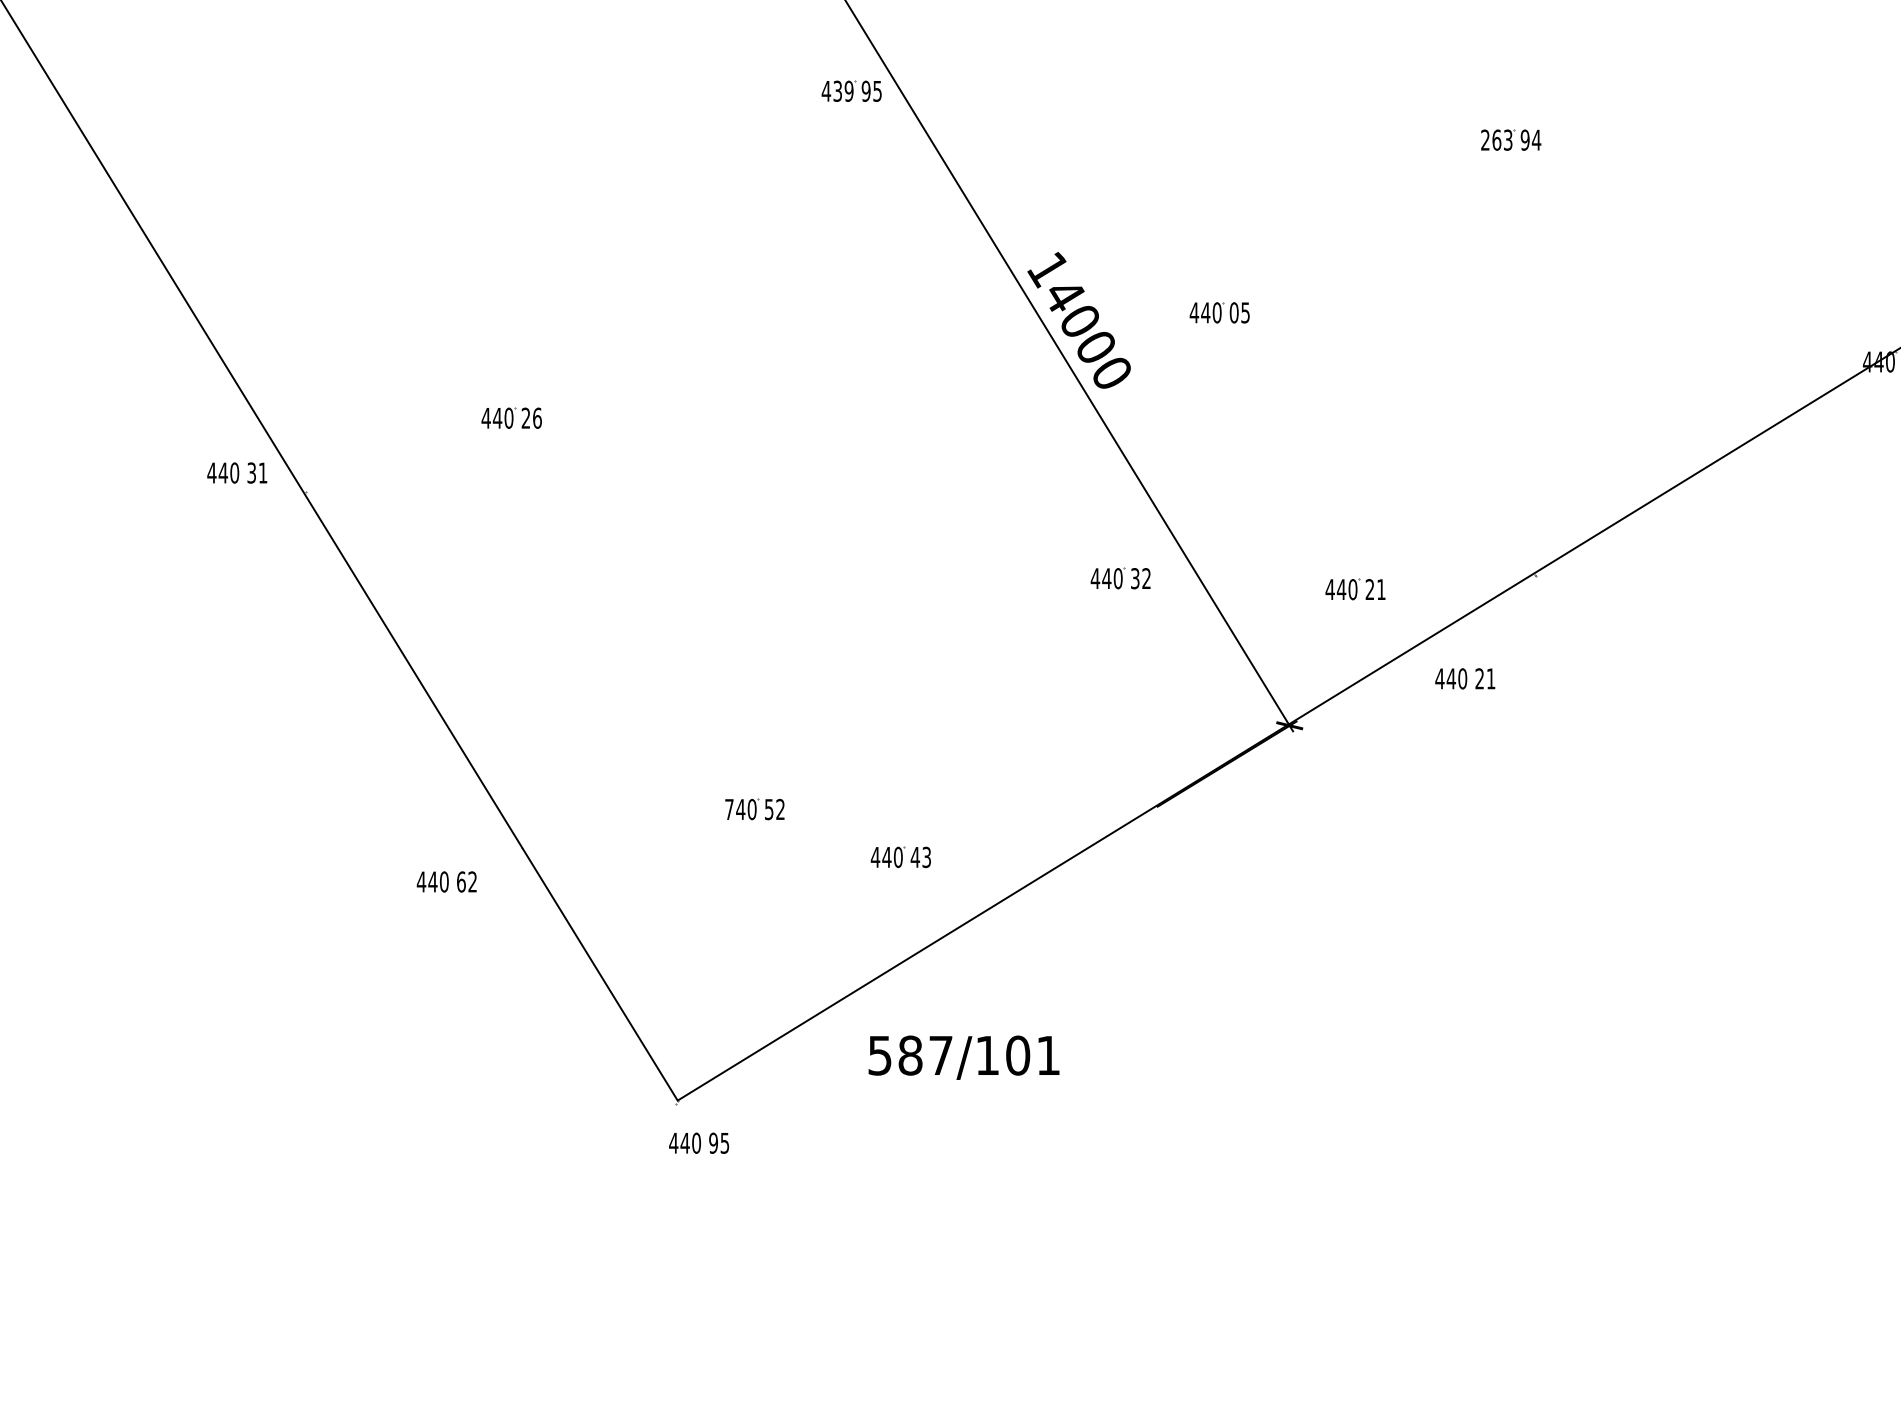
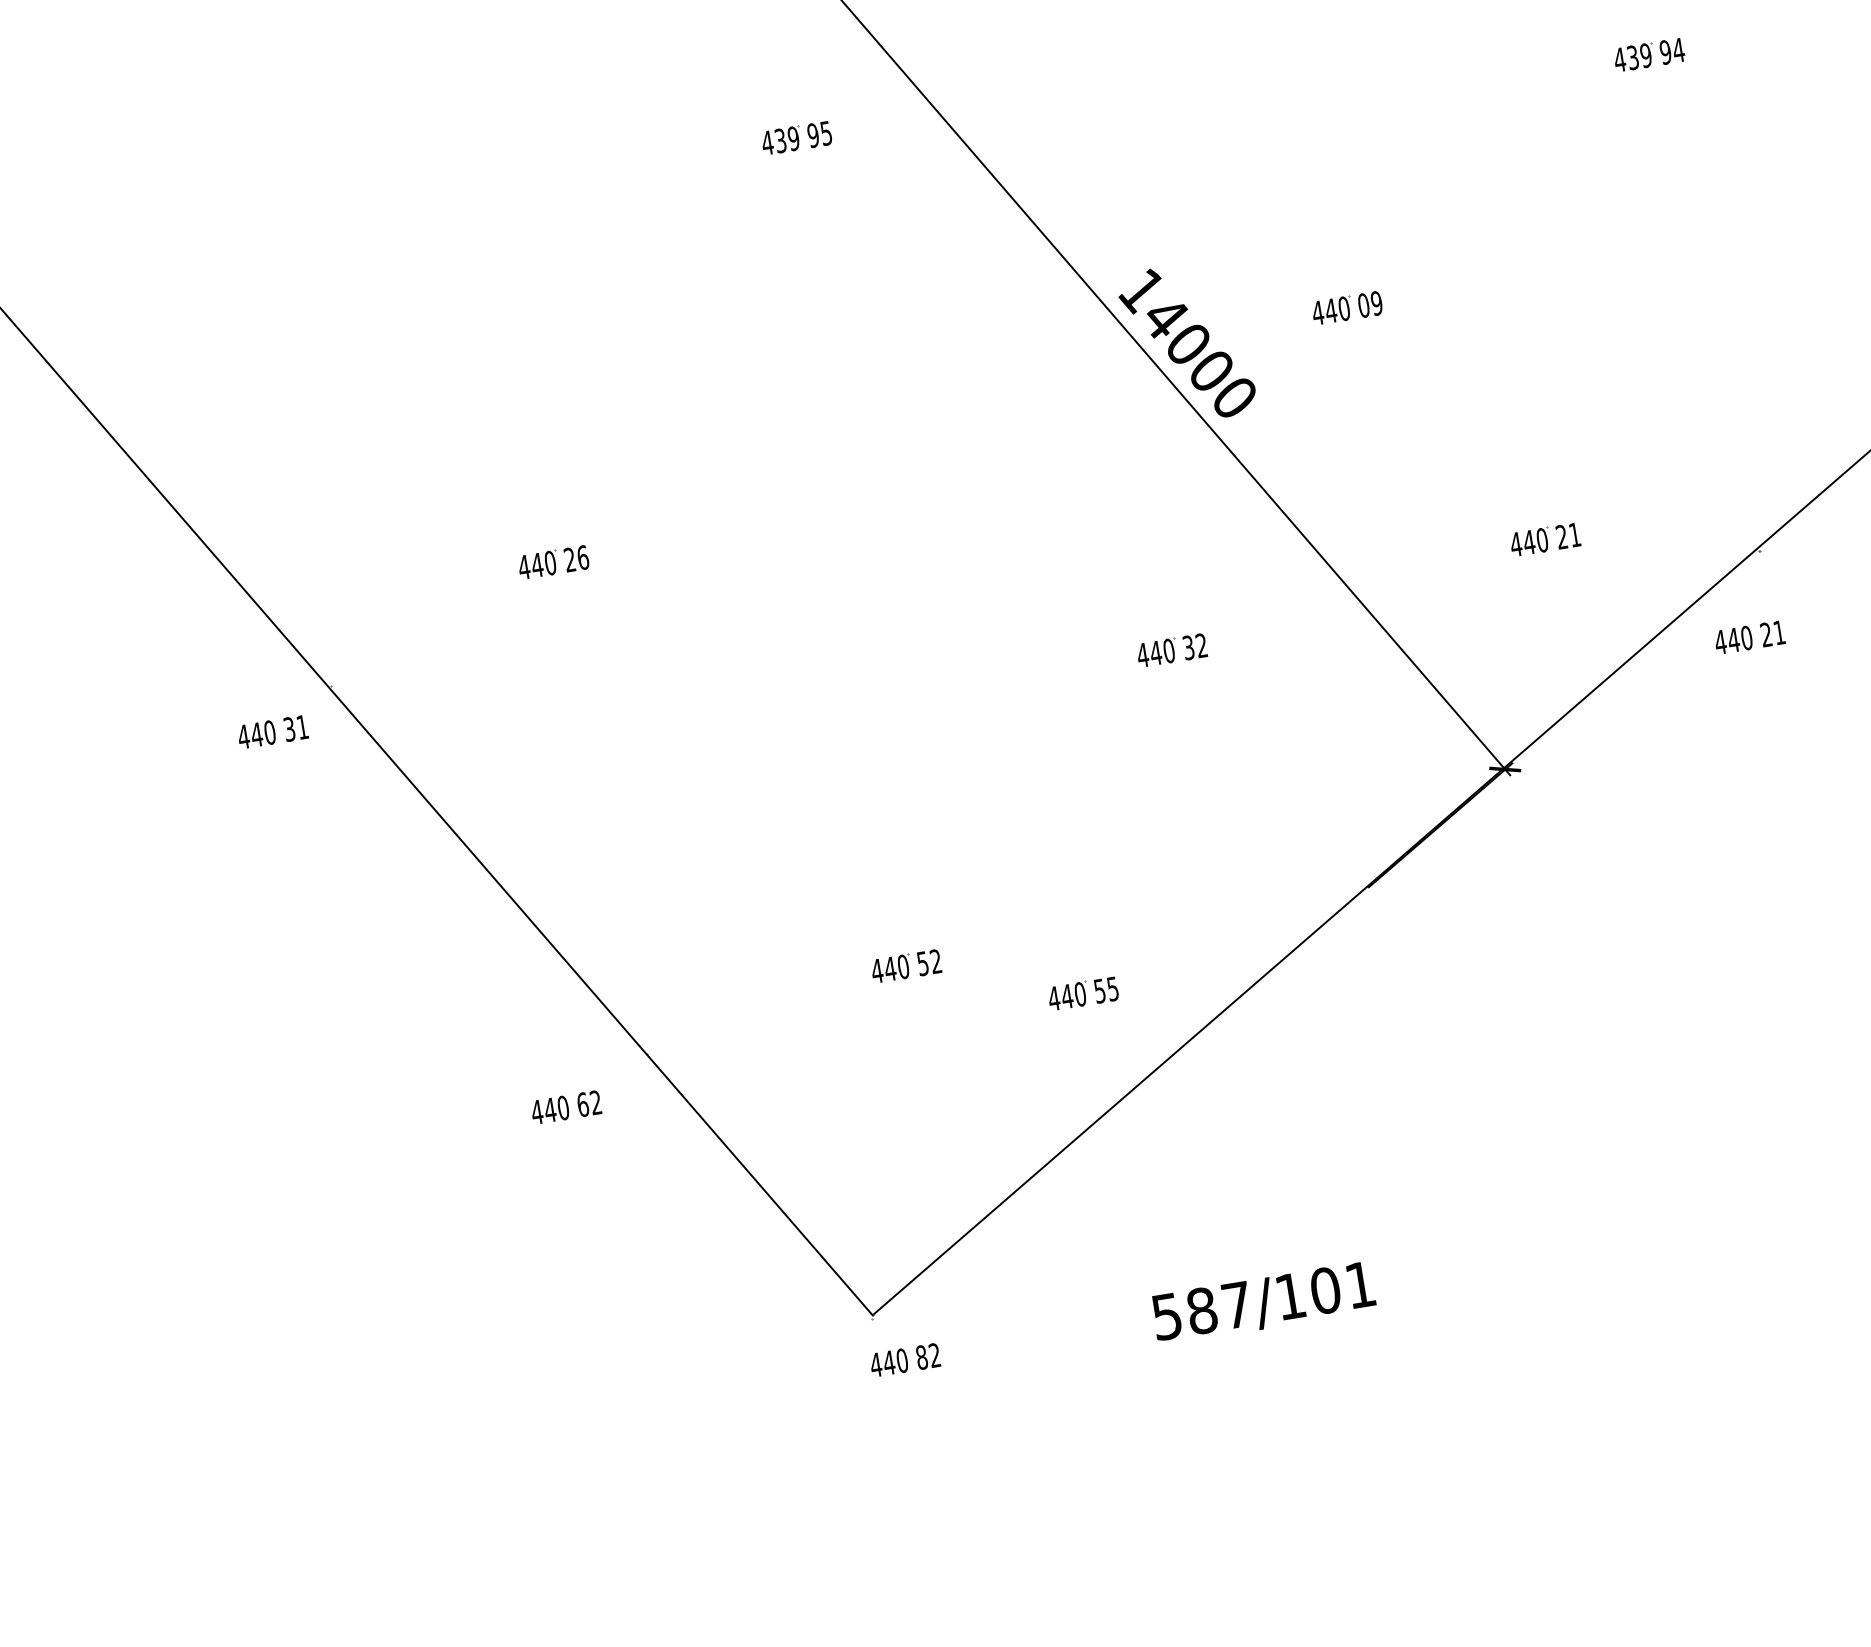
part: (851, 90) -> (796, 137), moved
text: (1496, 139) -> (1632, 57), 263 -> 439
text: (1245, 312) -> (1376, 303), 05 -> 09
text: (237, 472) -> (273, 731), moved
part: (1120, 578) -> (1171, 650), moved
part: (1355, 589) -> (1545, 539), moved
text: (1465, 678) -> (1749, 637), moved
text: (729, 809) -> (877, 971), 740 -> 440
text: (920, 857) -> (1105, 990), 43 -> 55
text: (963, 1057) -> (1263, 1303), moved
text: (719, 1142) -> (928, 1355), 95 -> 82

